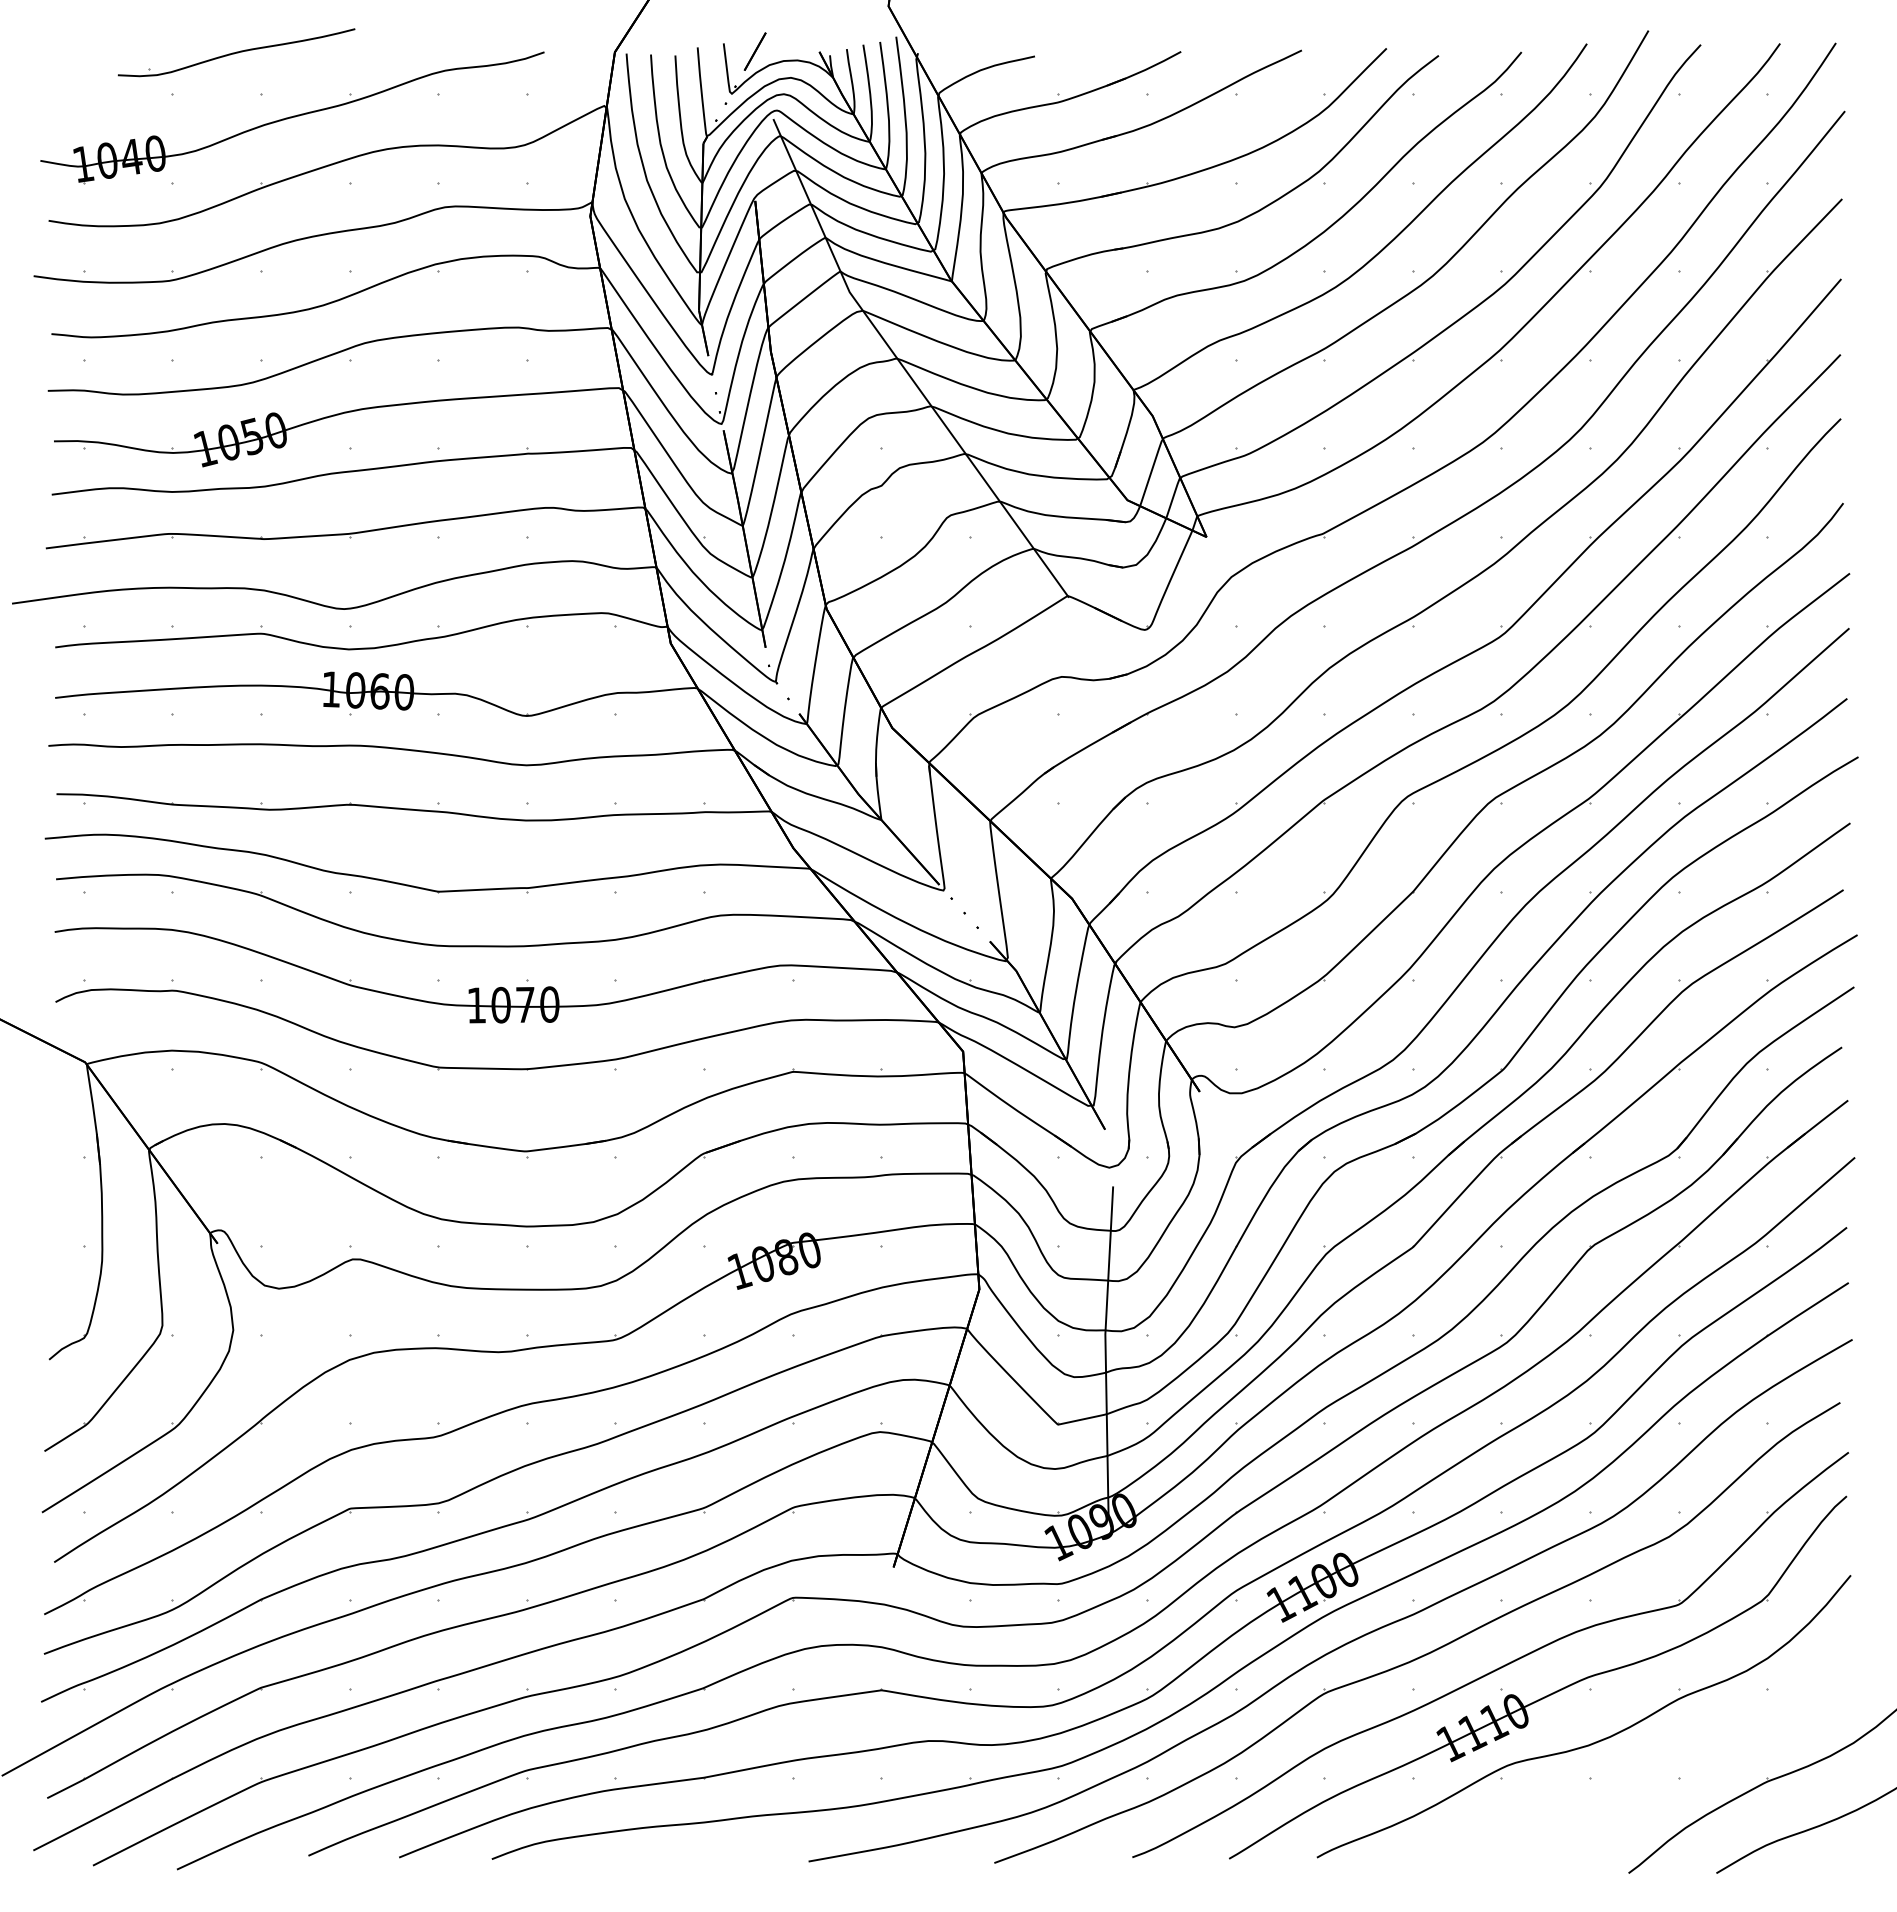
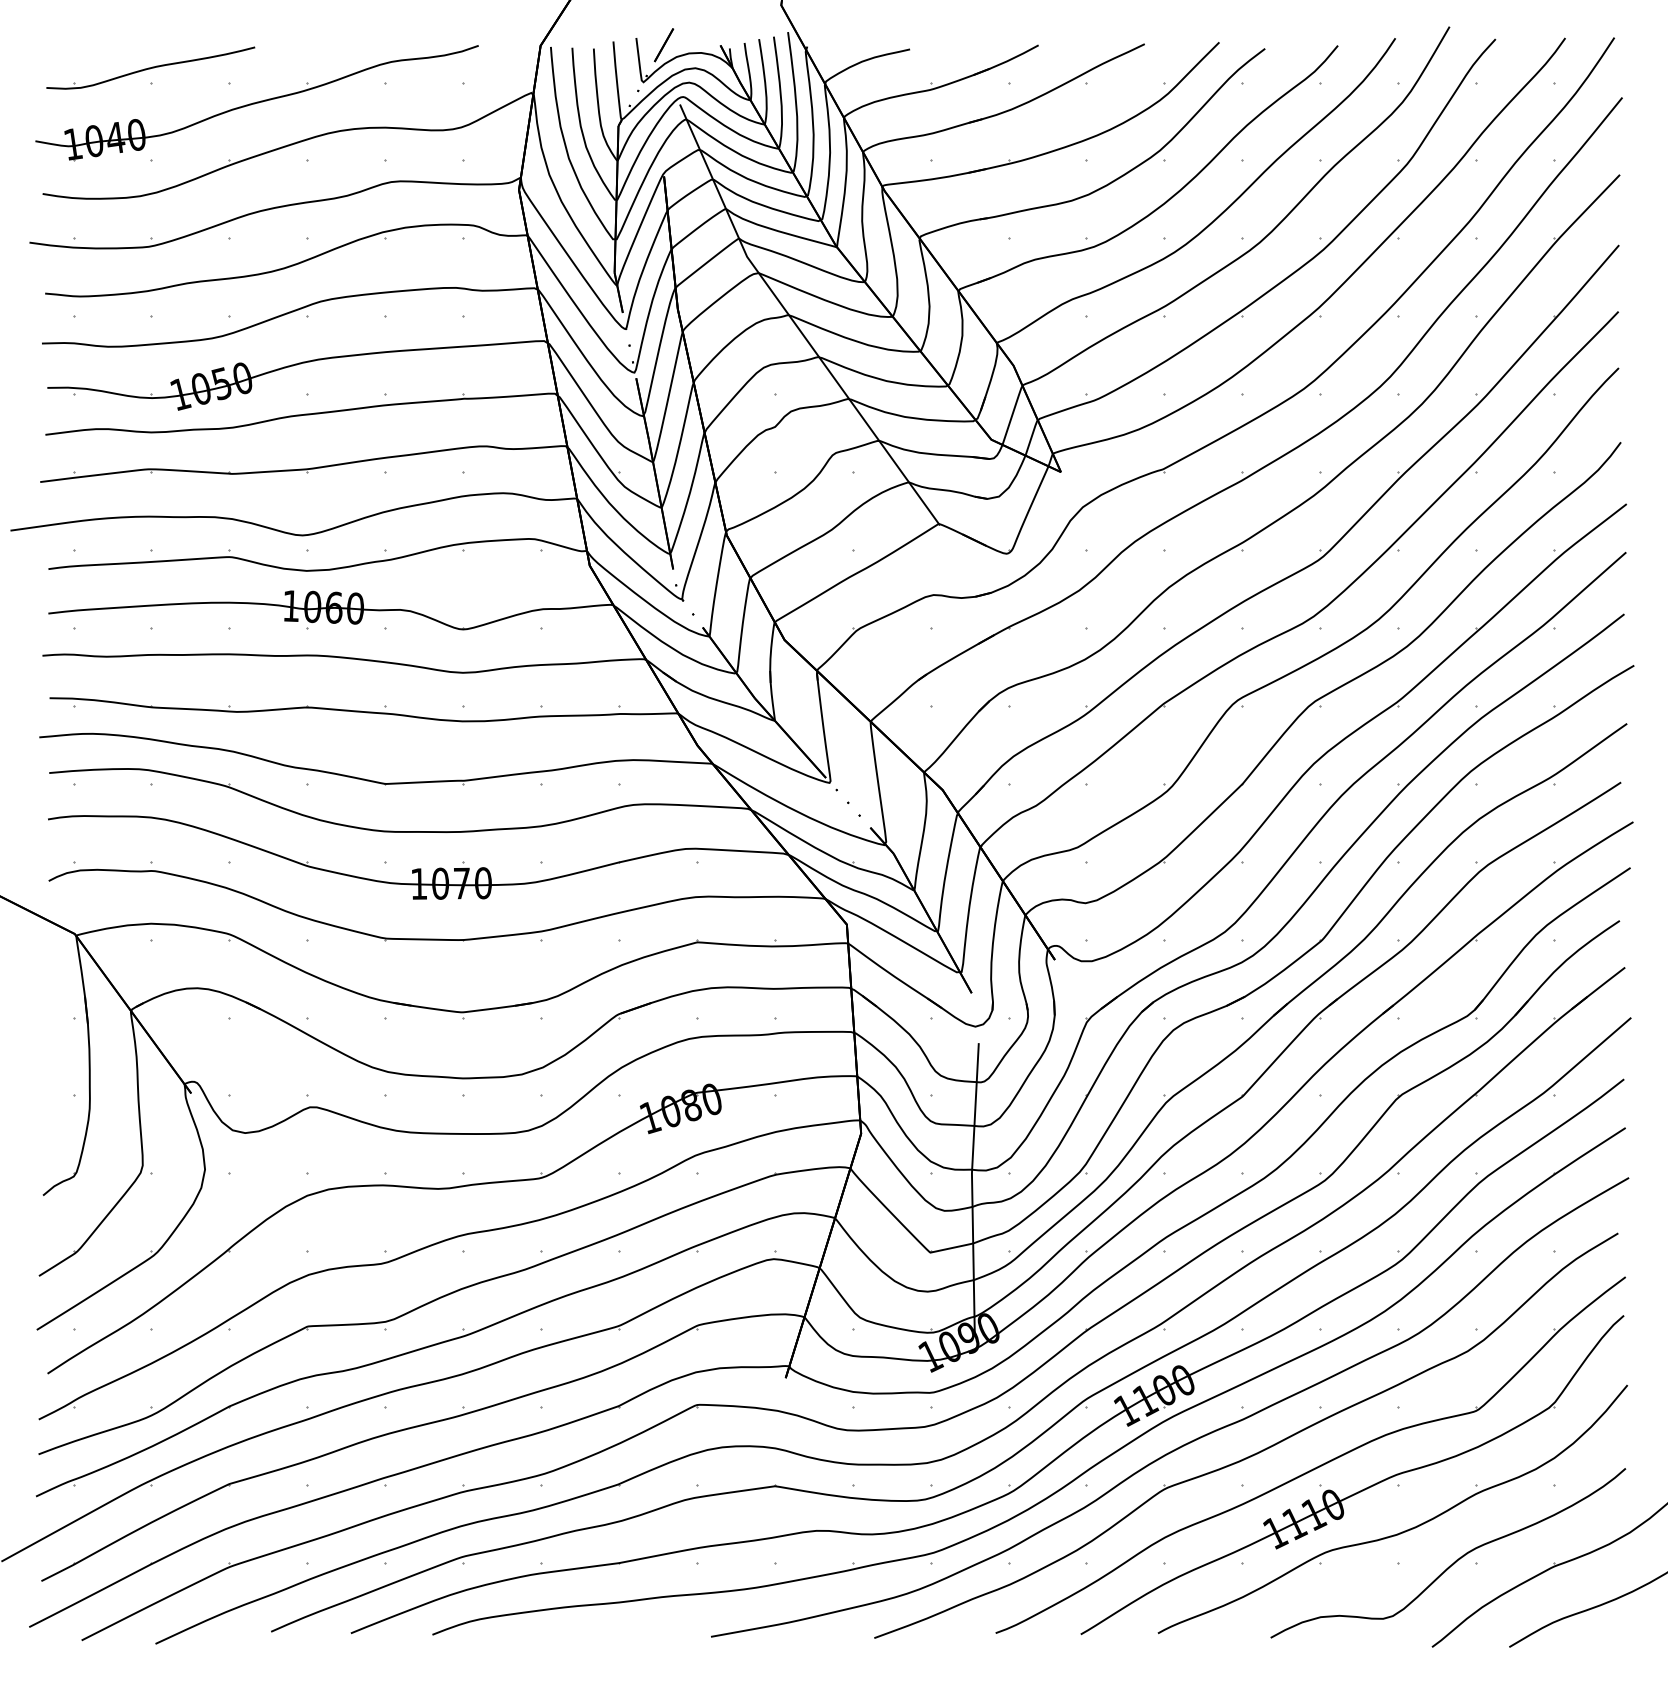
part: (236, 52) -> (150, 67), moved
curve: (1654, 1775) -> (1454, 1561), added

